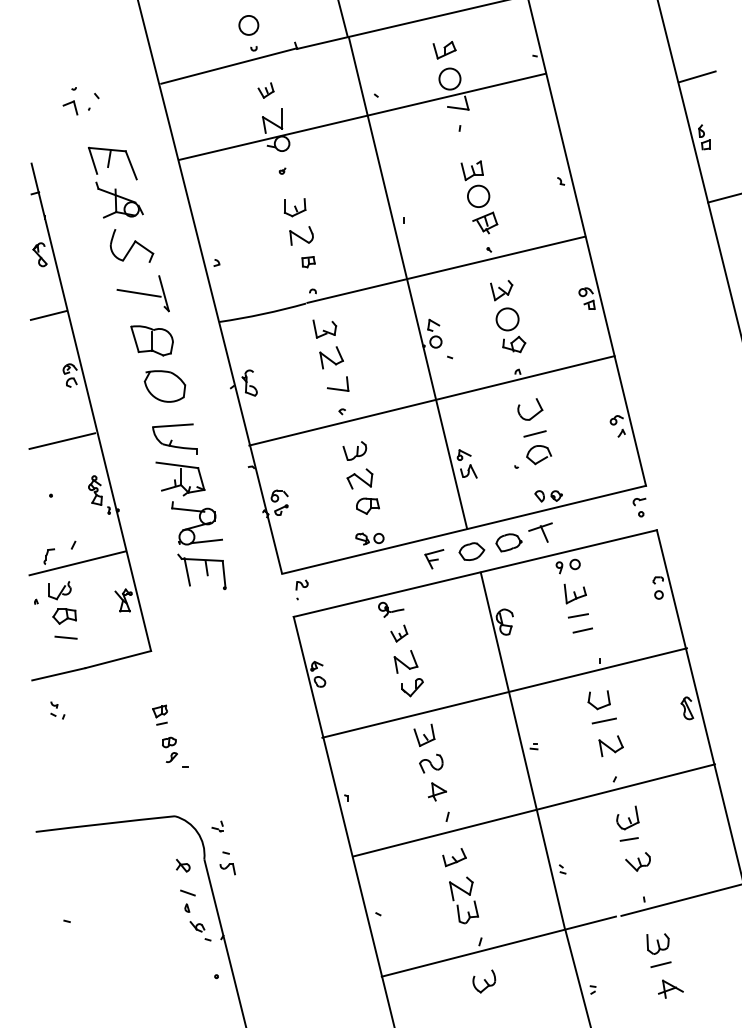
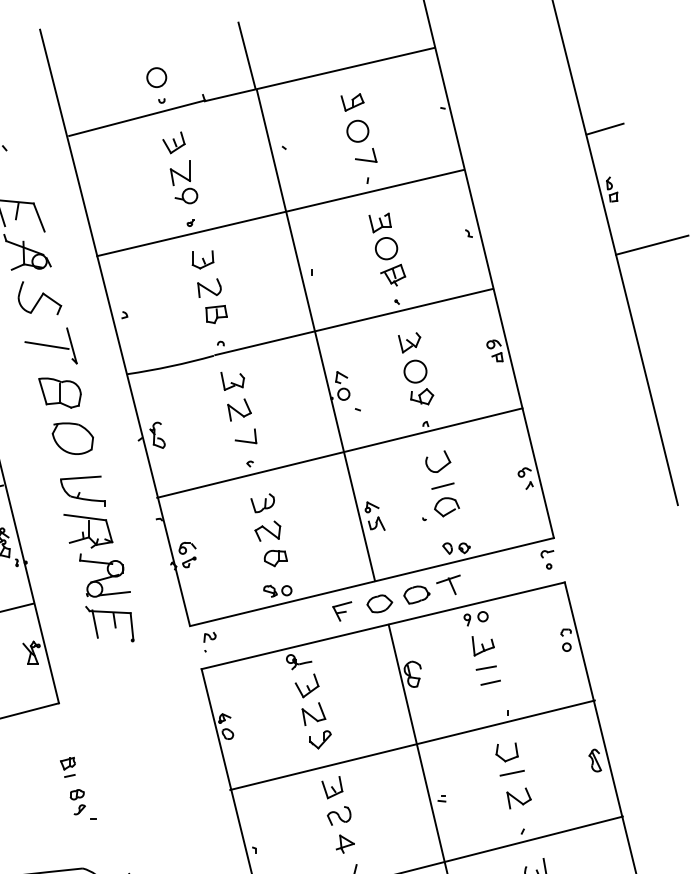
part: (265, 90) -> (173, 142), size x1.43
line: (362, 116) -> (280, 212), moved
part: (308, 261) -> (216, 313), size x1.67
part: (399, 633) -> (307, 685), size x1.43

